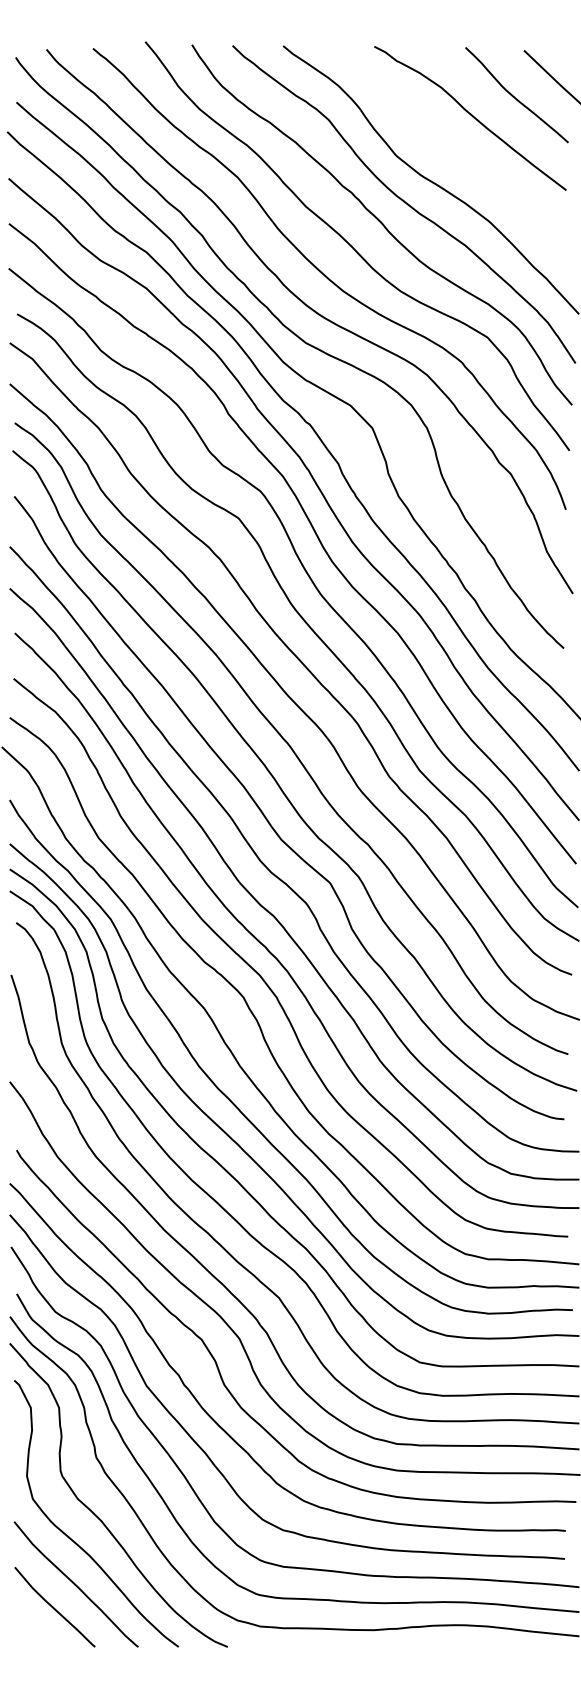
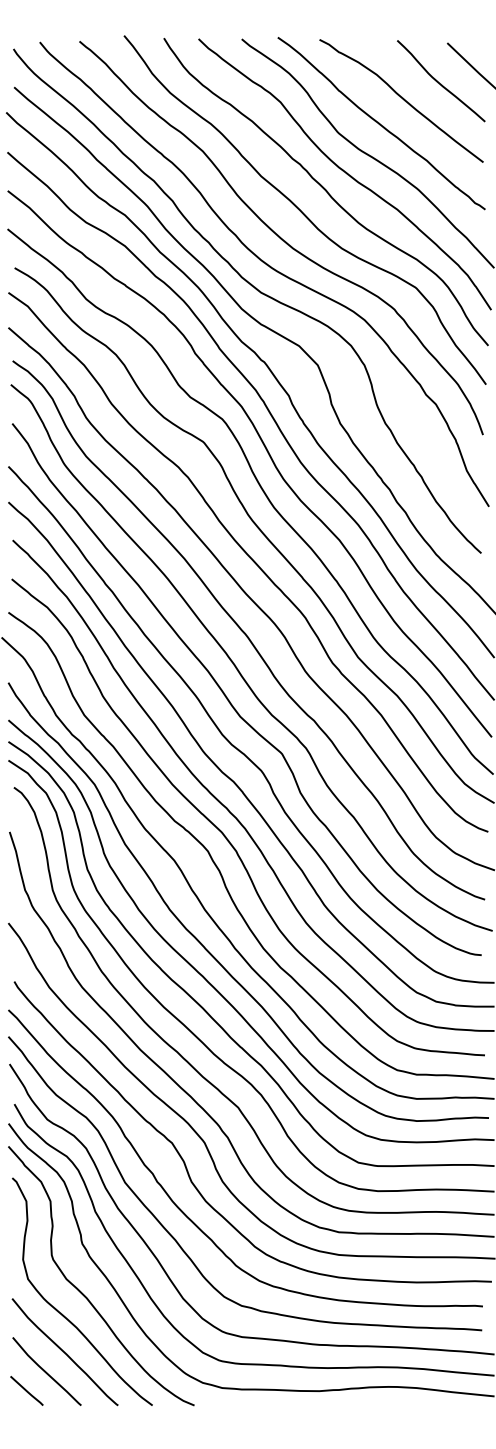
curve: (445, 144) -> (380, 123), added
line: (30, 1629) -> (26, 1390), added

